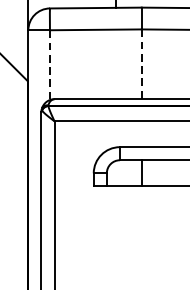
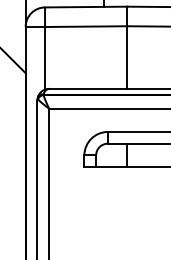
line: (50, 65) -> (45, 58), dashed -> solid
line: (141, 65) -> (127, 58), dashed -> solid

